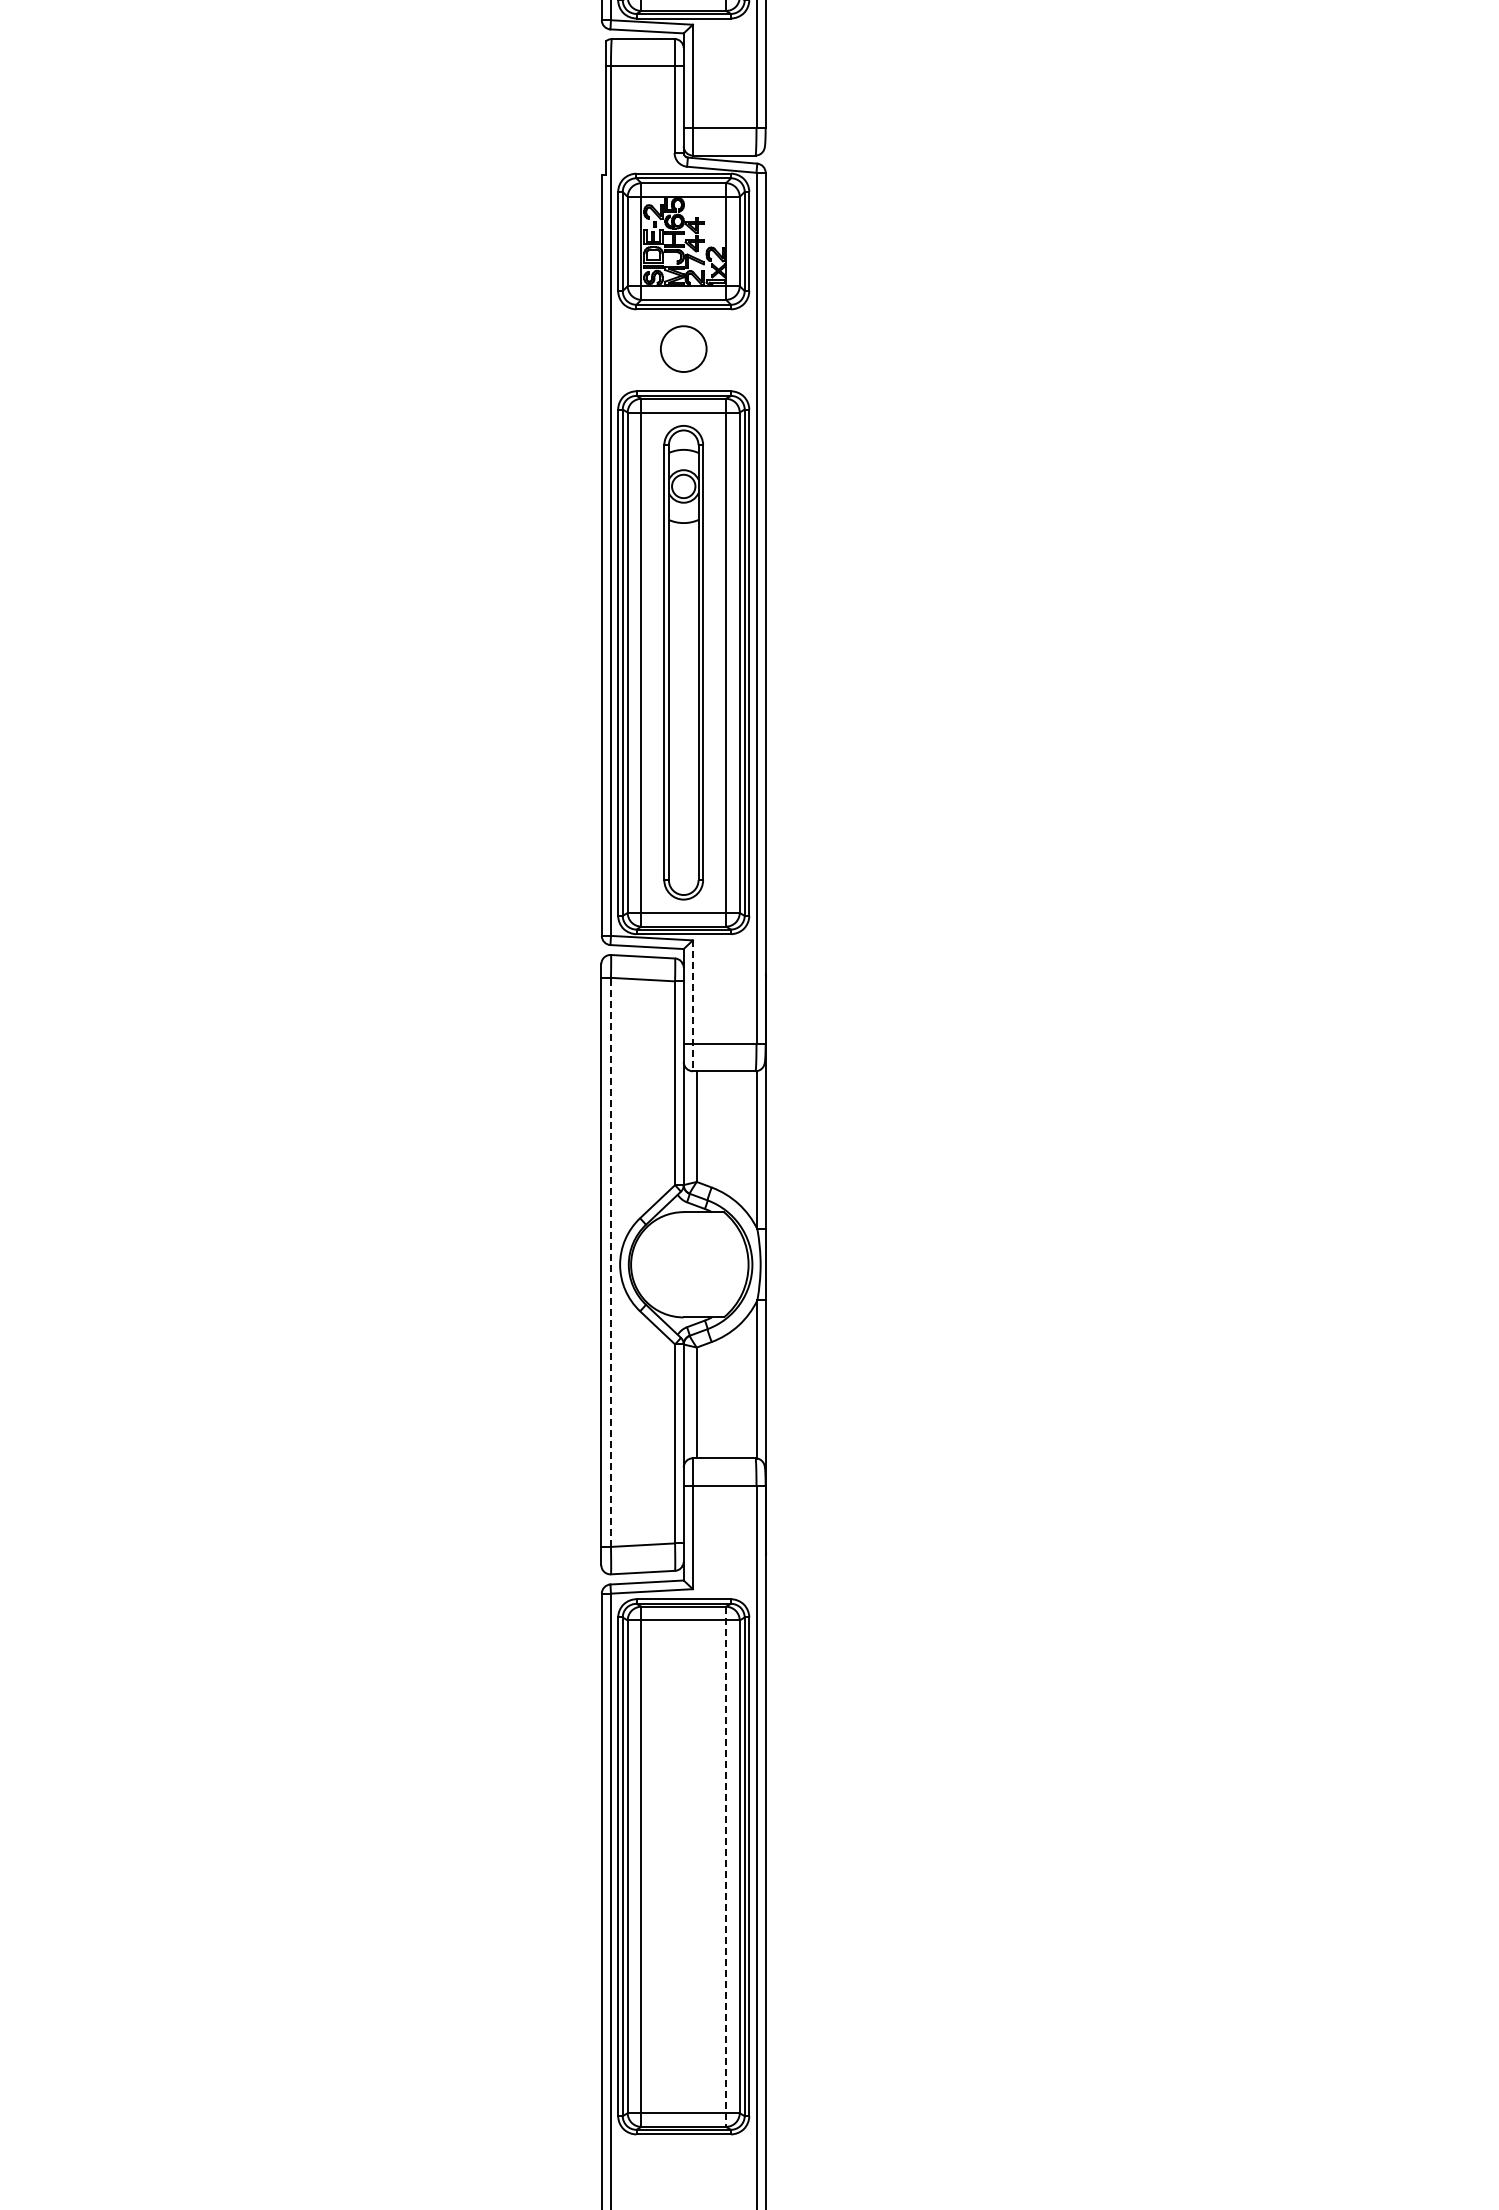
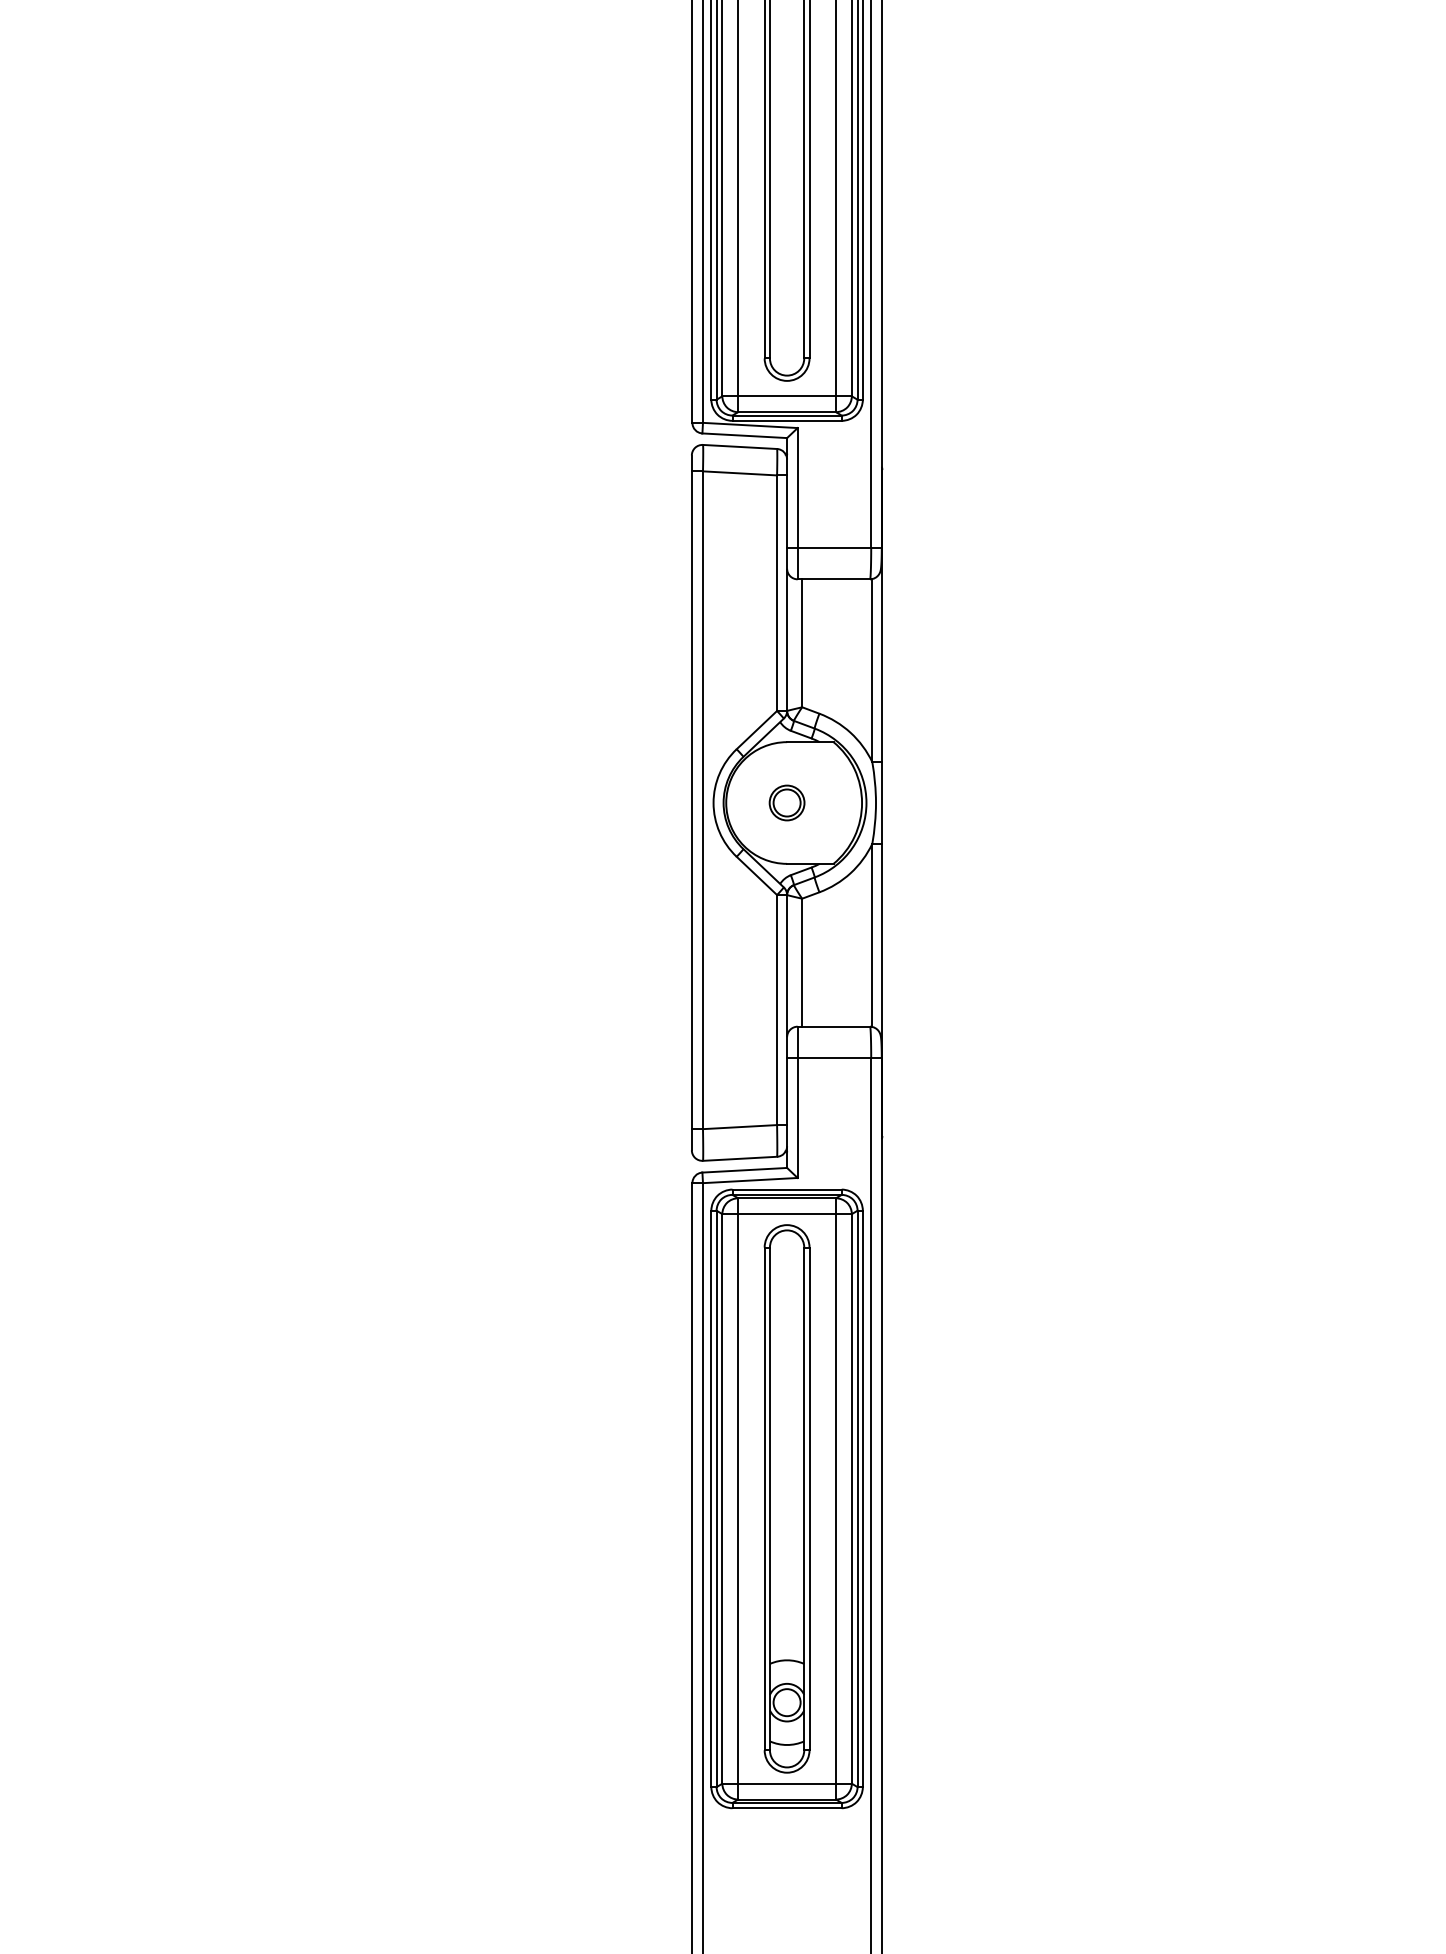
line: (692, 1006) -> (797, 504), dashed -> solid
line: (610, 1262) -> (702, 800), dashed -> solid
part: (683, 1264) -> (786, 802), added
part: (683, 1866) -> (786, 1498), added
line: (726, 1867) -> (836, 1499), dashed -> solid

